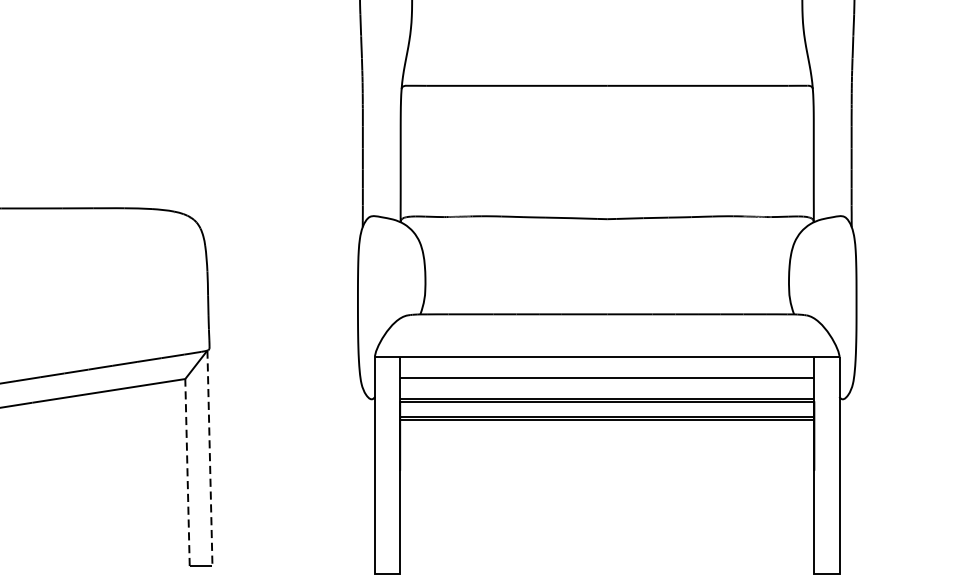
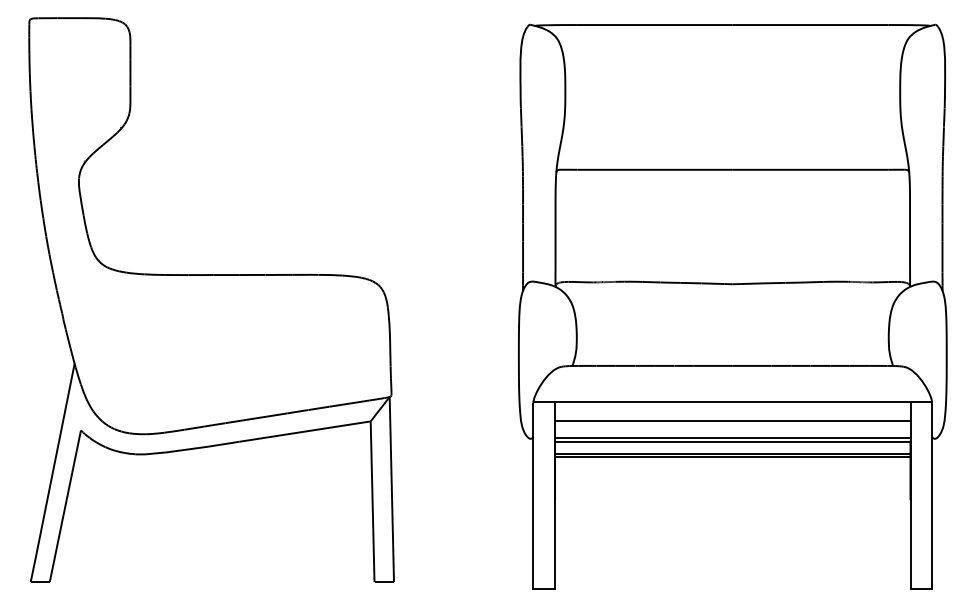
line: (209, 458) -> (391, 489), dashed -> solid
line: (187, 472) -> (372, 501), dashed -> solid

